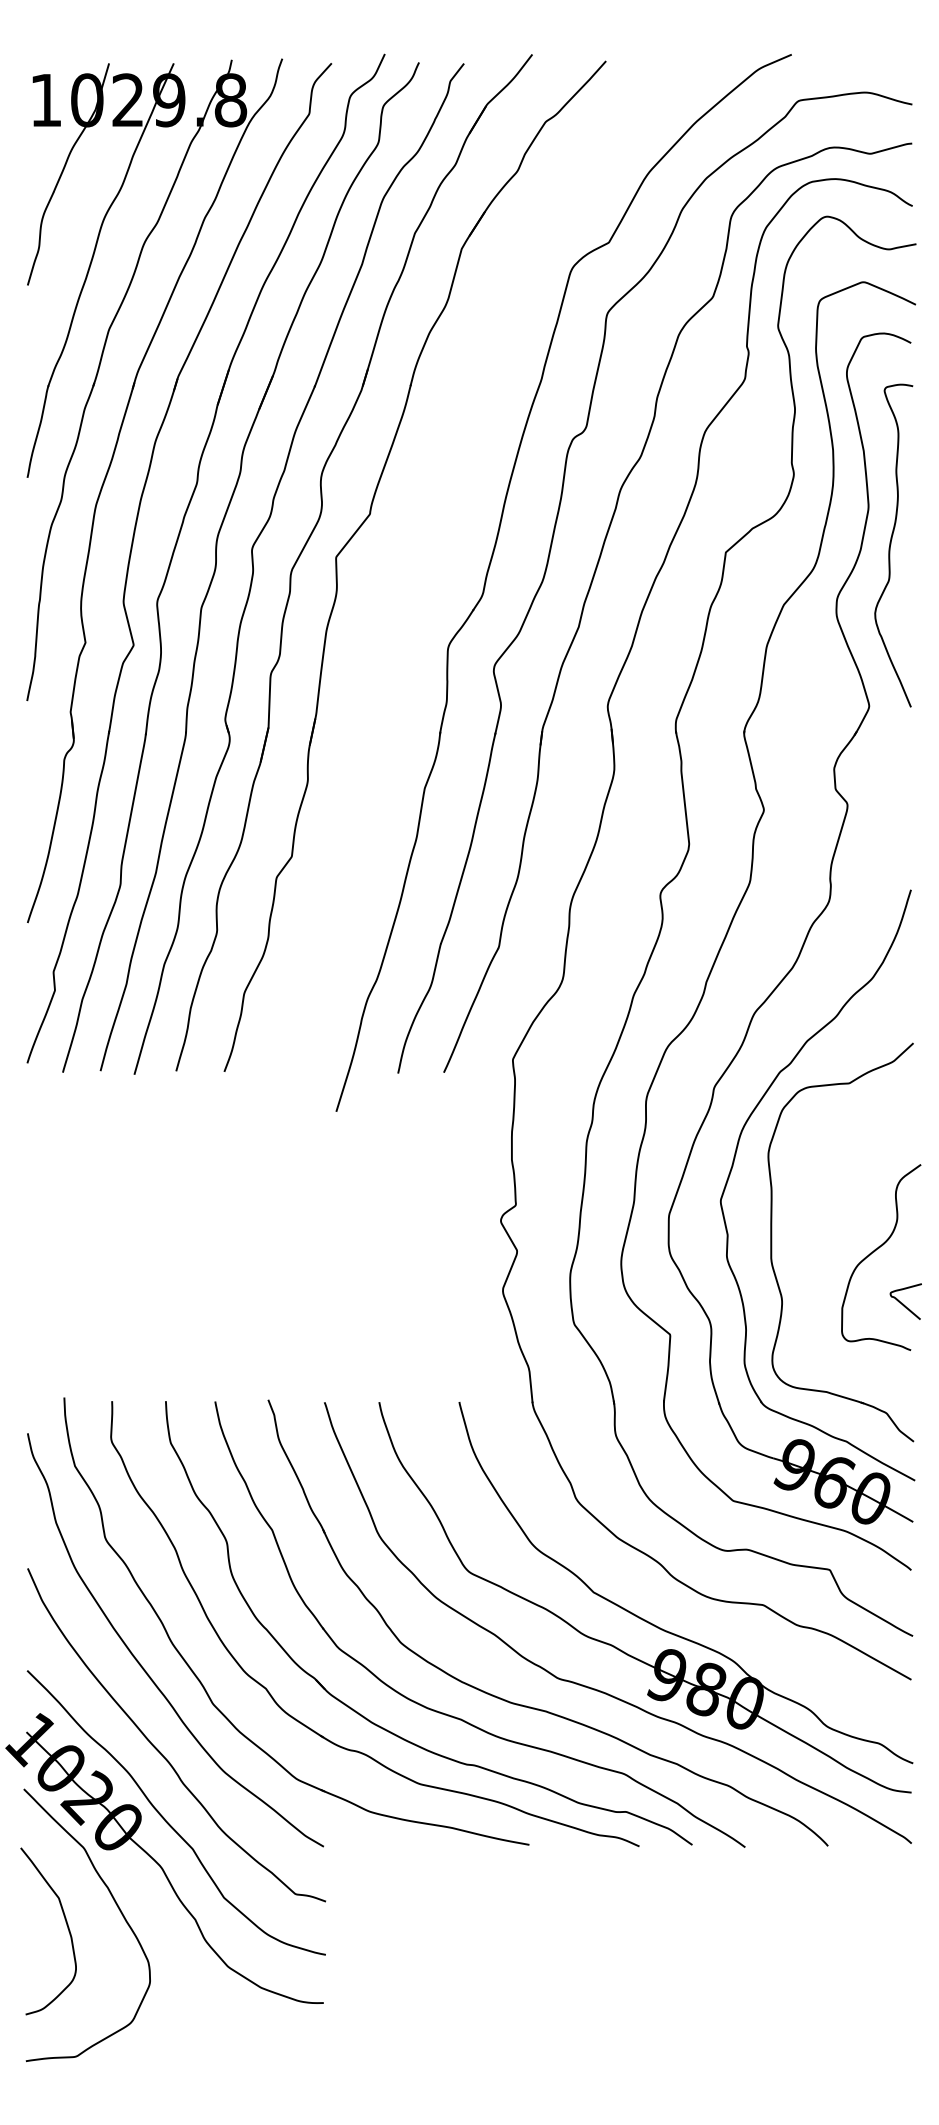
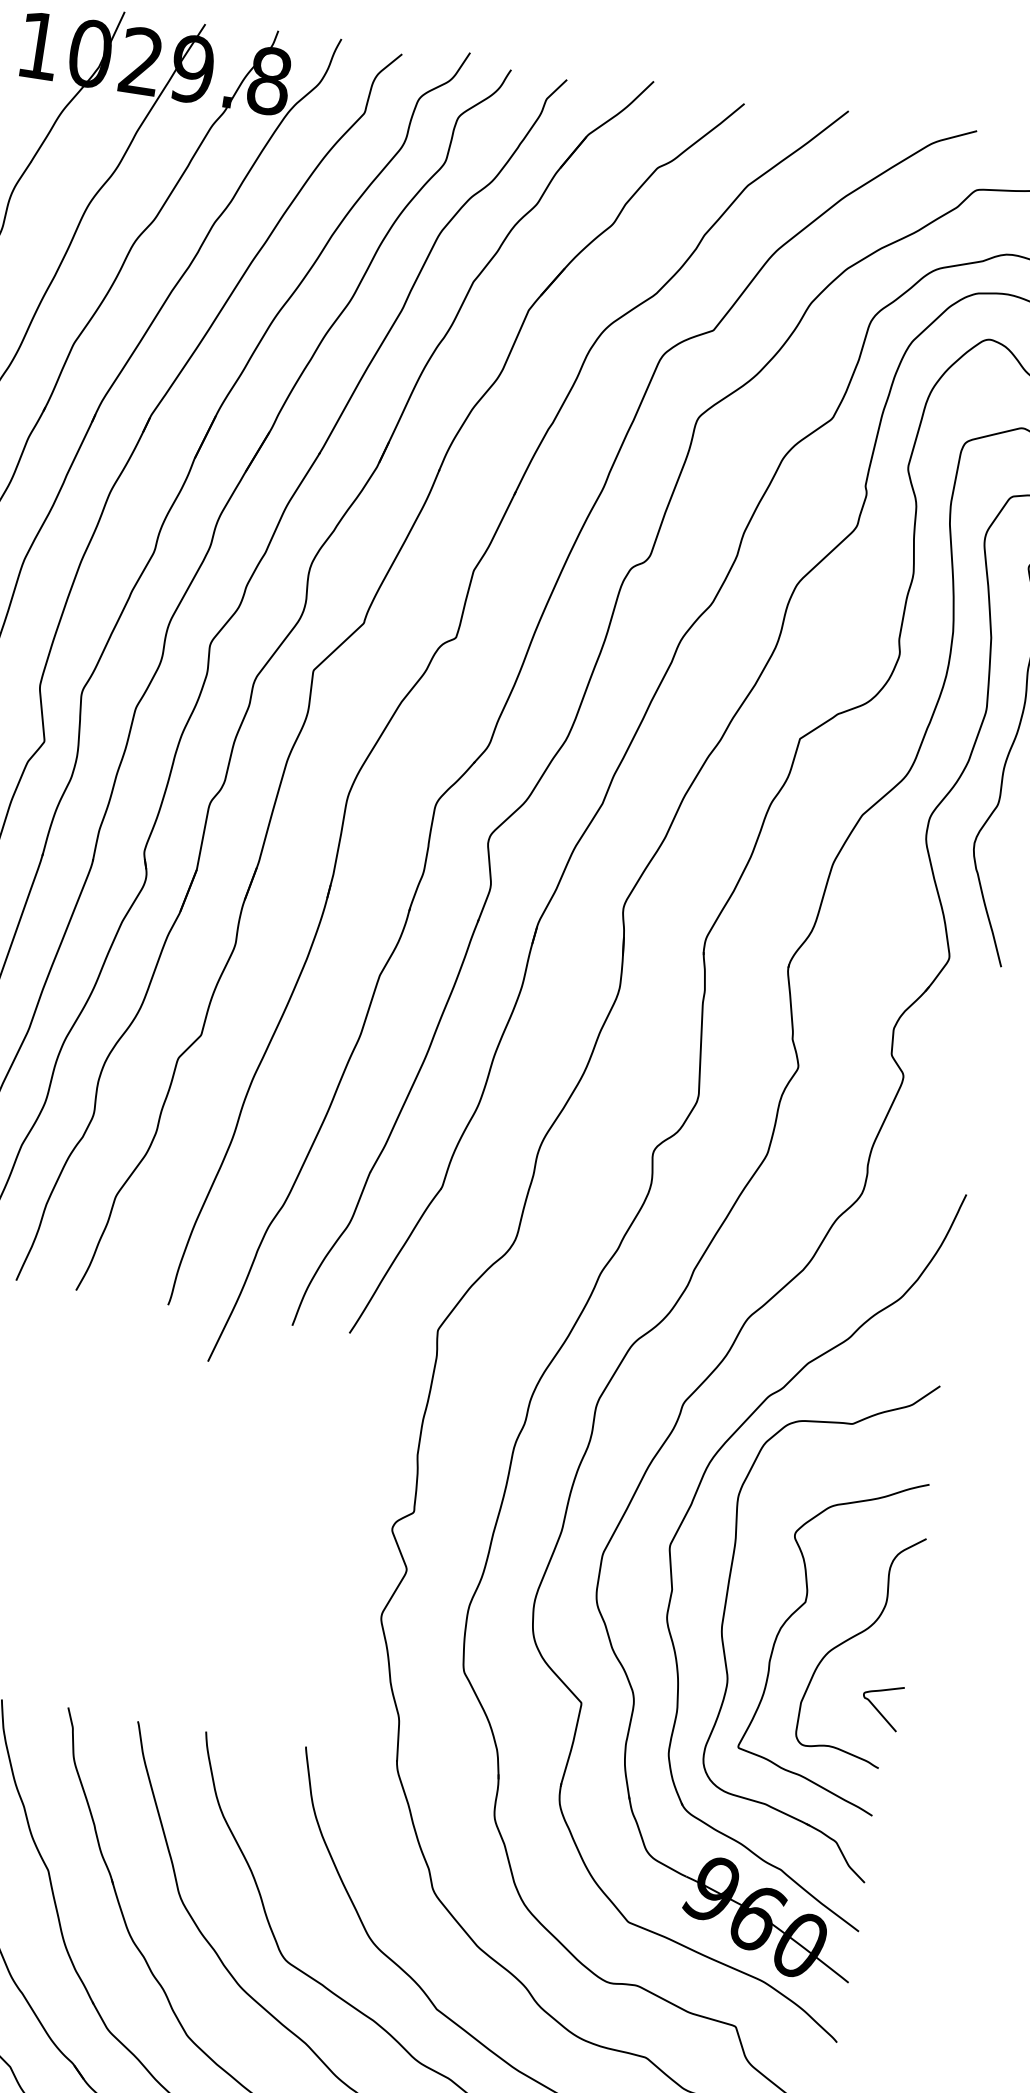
part: (444, 515) -> (456, 639), added
curve: (831, 1233) -> (801, 1607), added

